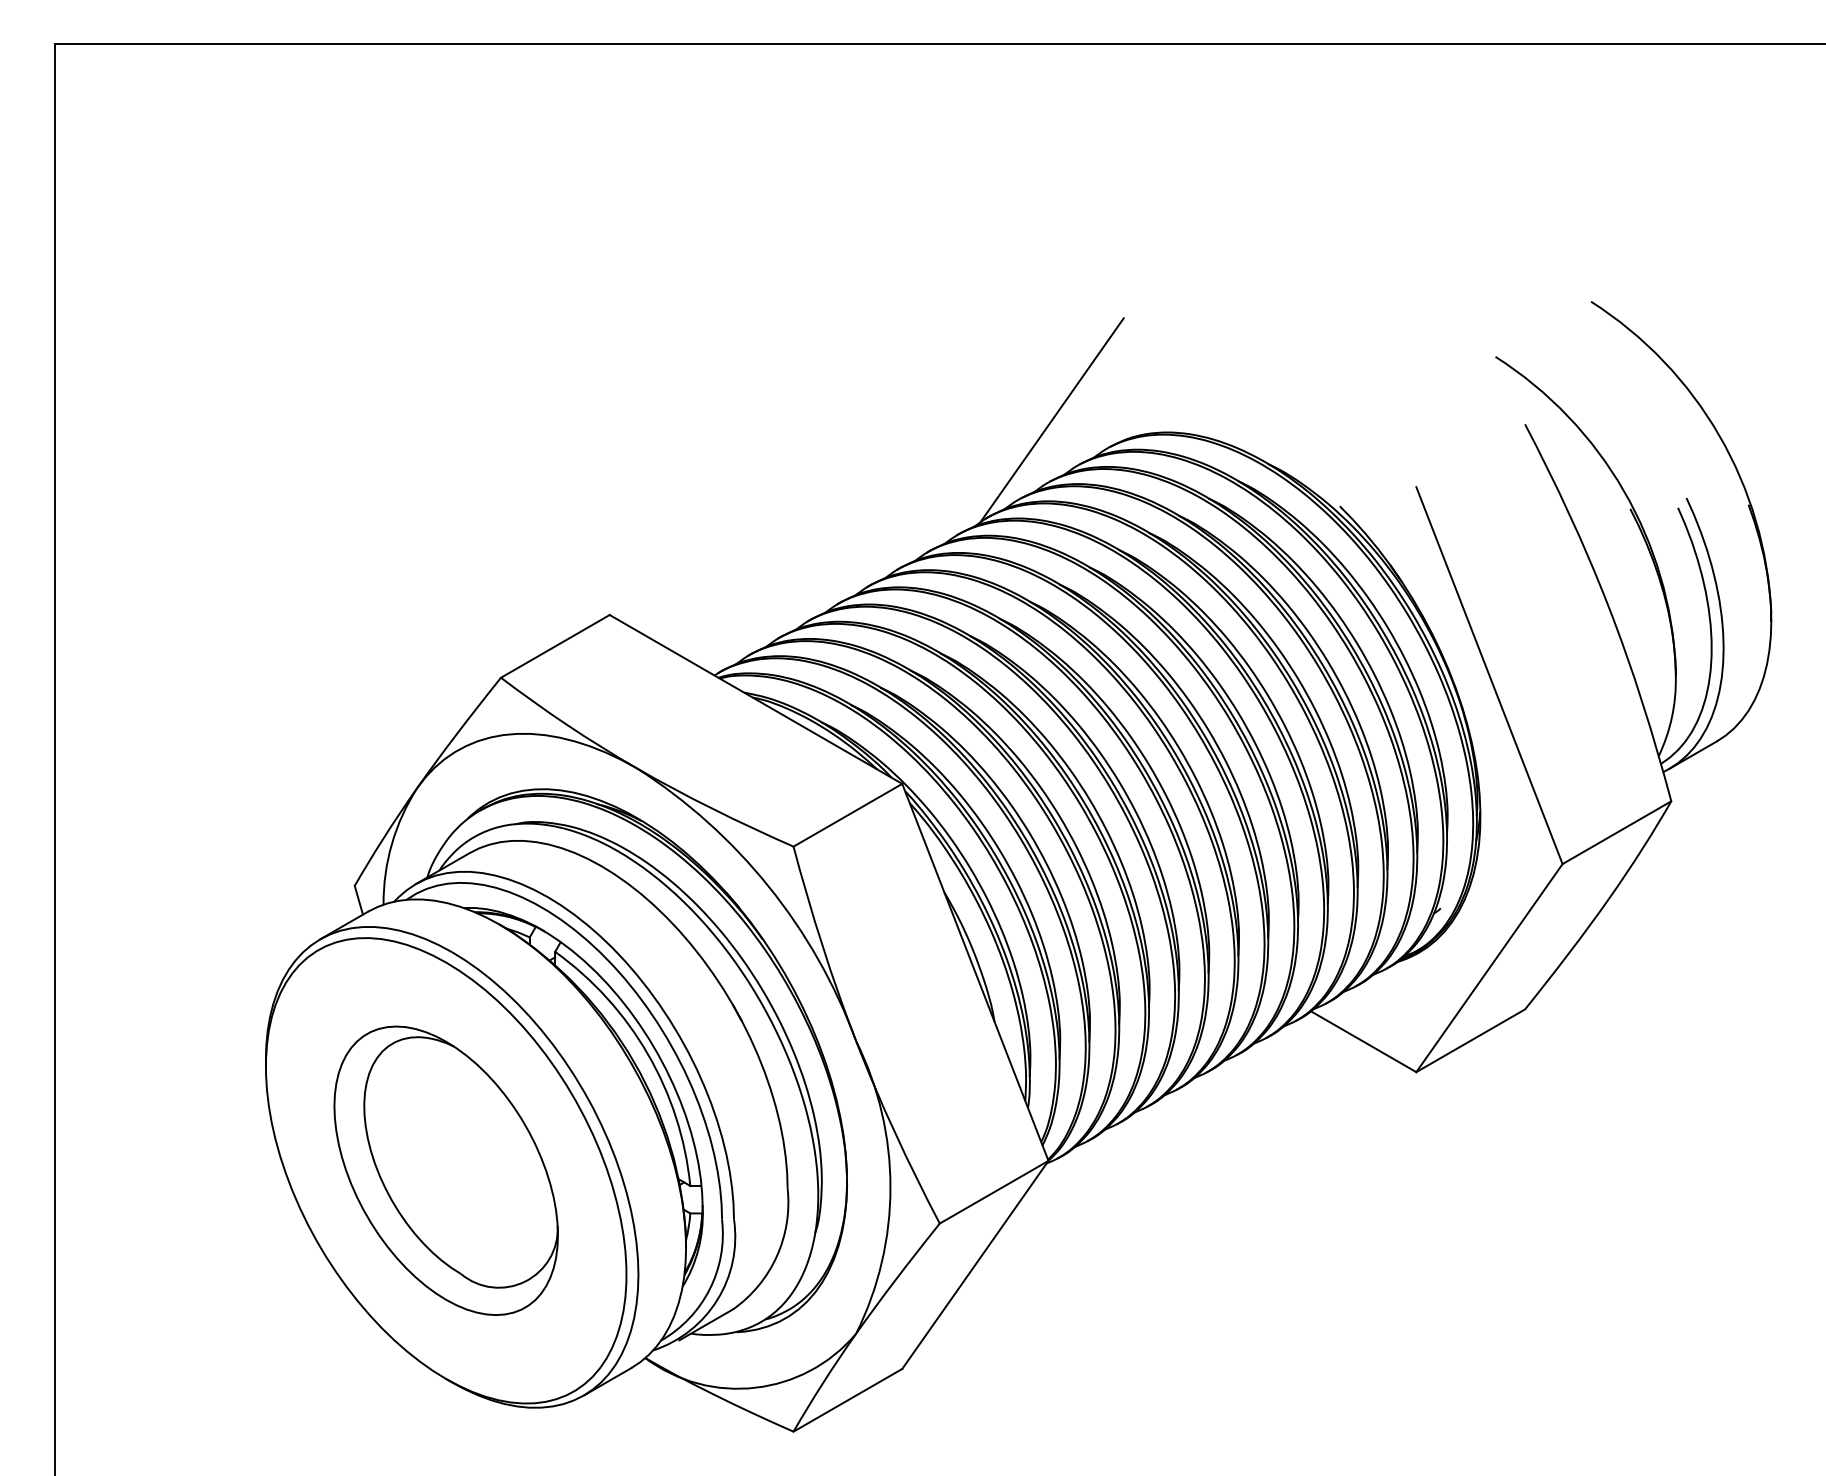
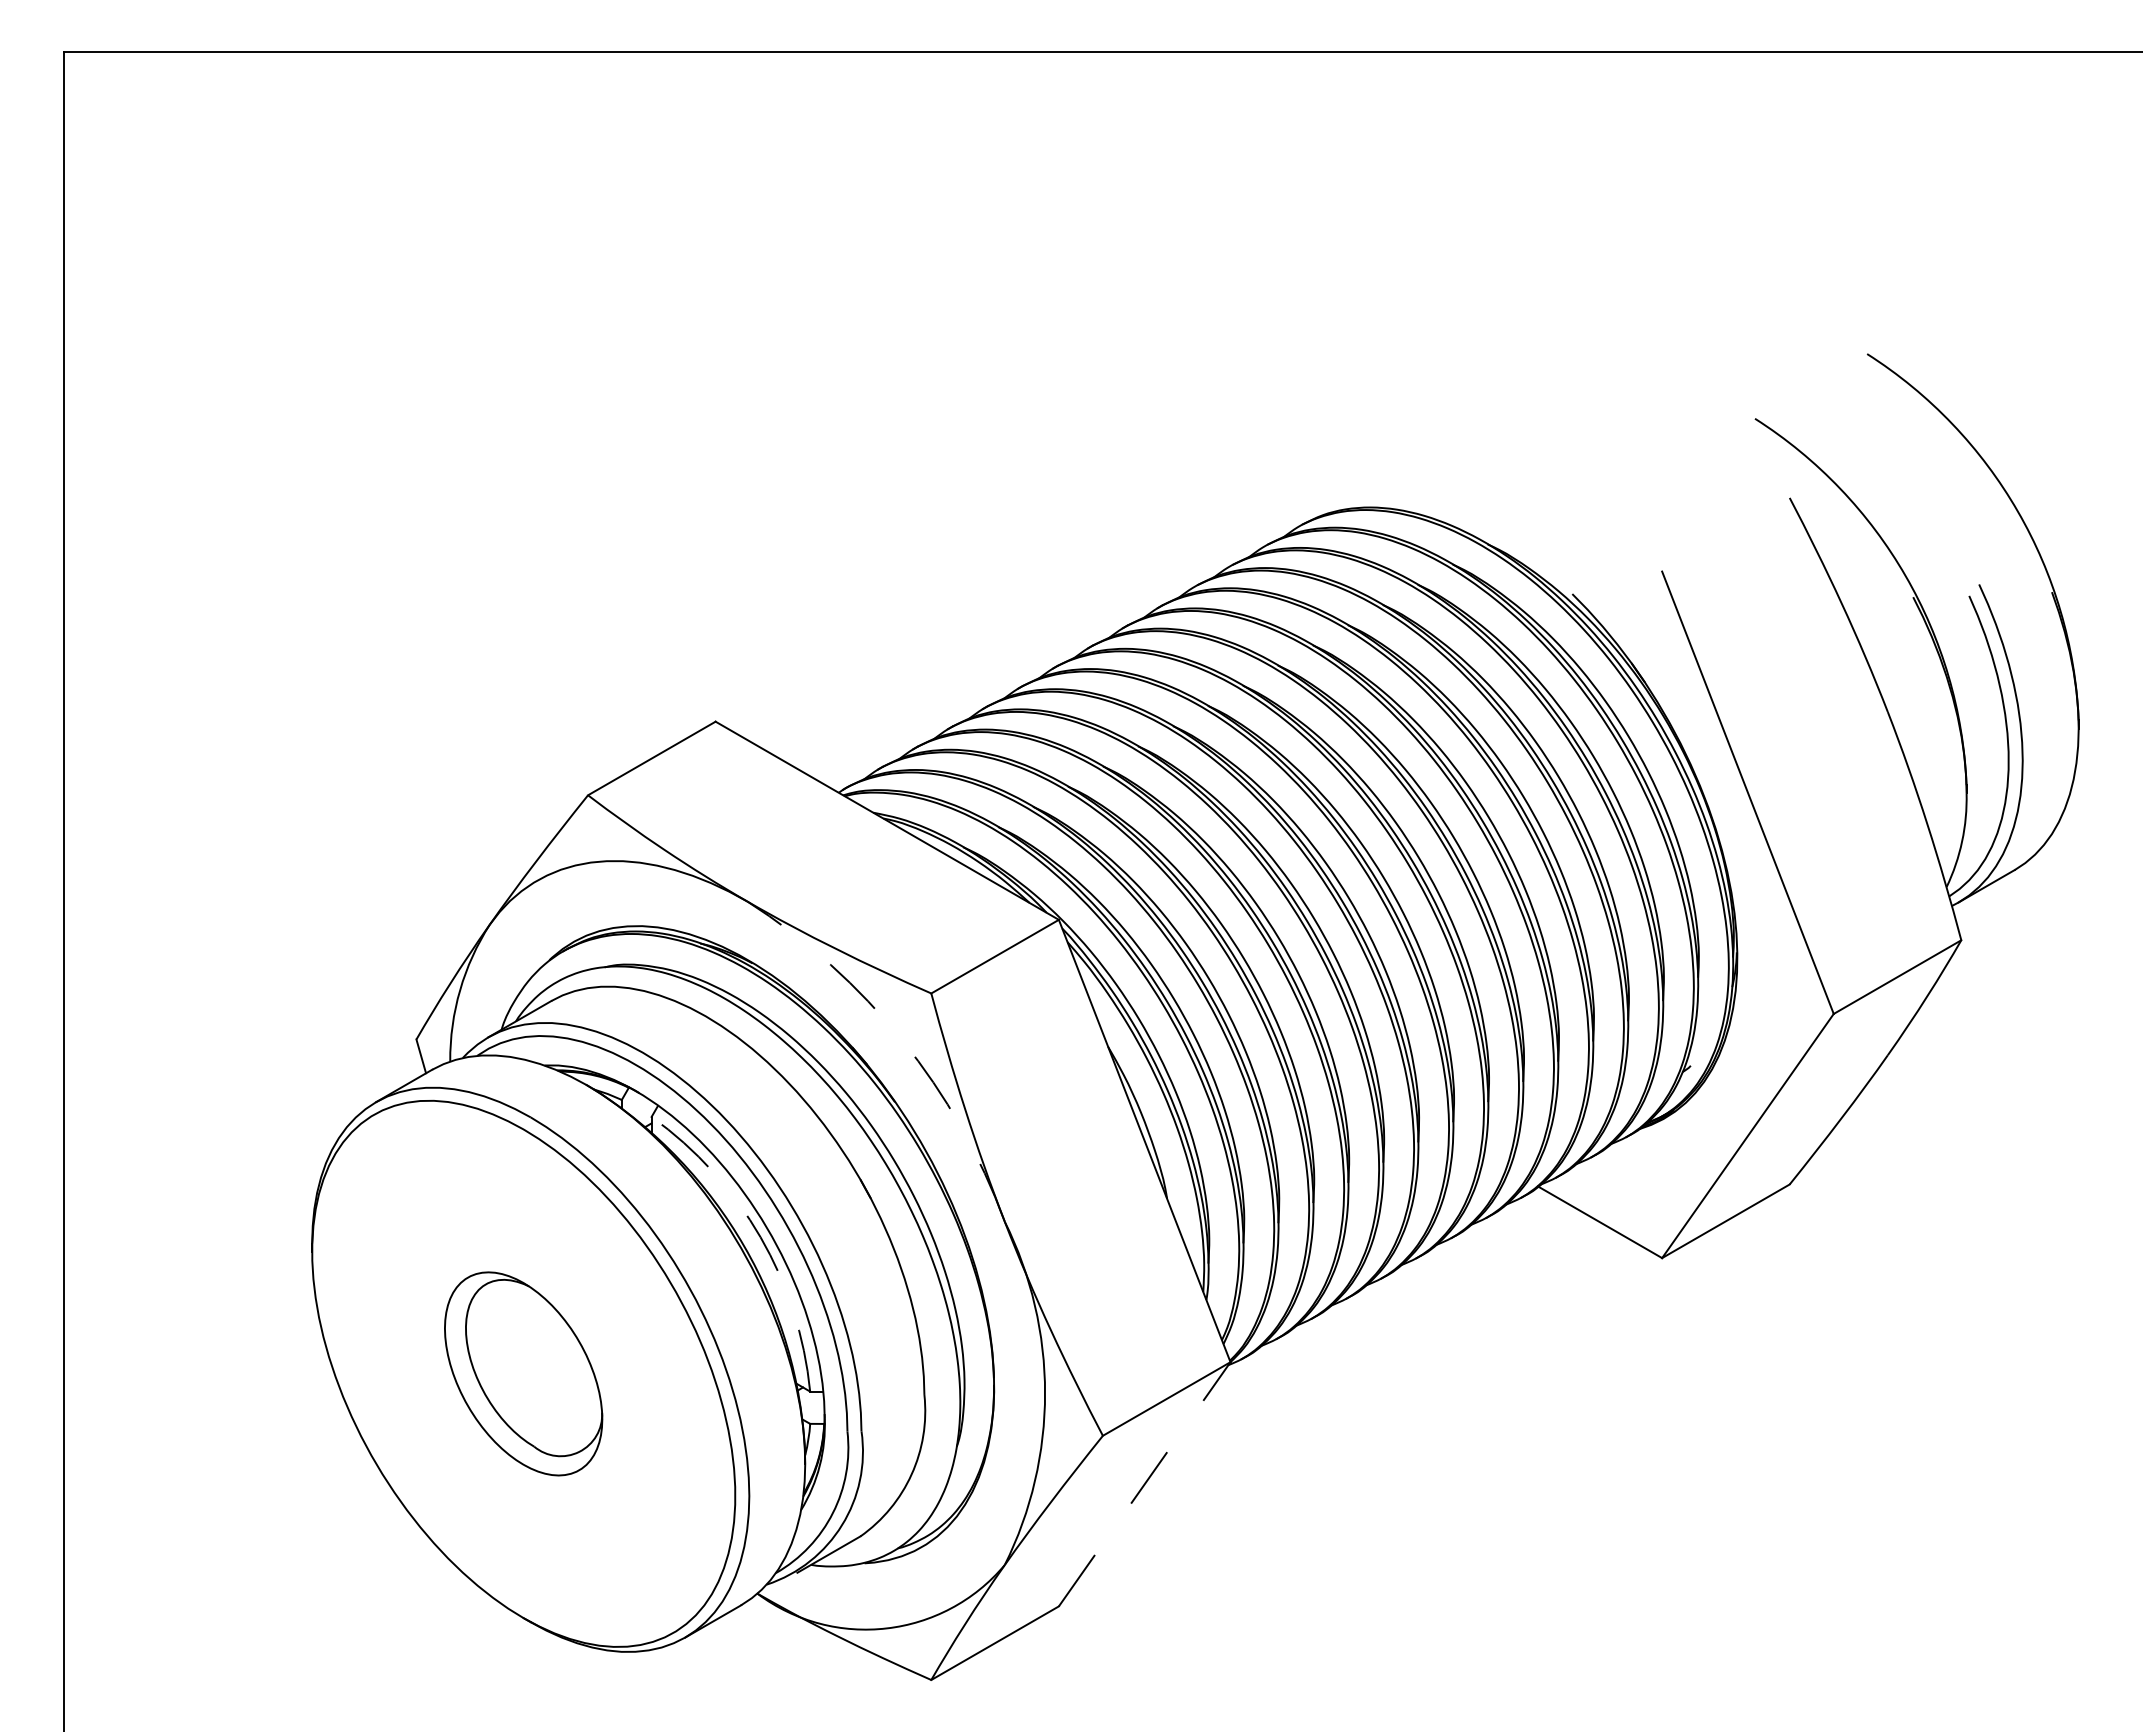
line: (1051, 420) -> (1234, 493), removed
arc: (768, 886) -> (902, 1040), solid -> dashed
arc: (647, 1054) -> (760, 1237), solid -> dashed
part: (445, 1170) -> (523, 1373), size x0.6
line: (975, 1264) -> (1144, 1483), solid -> dashed

